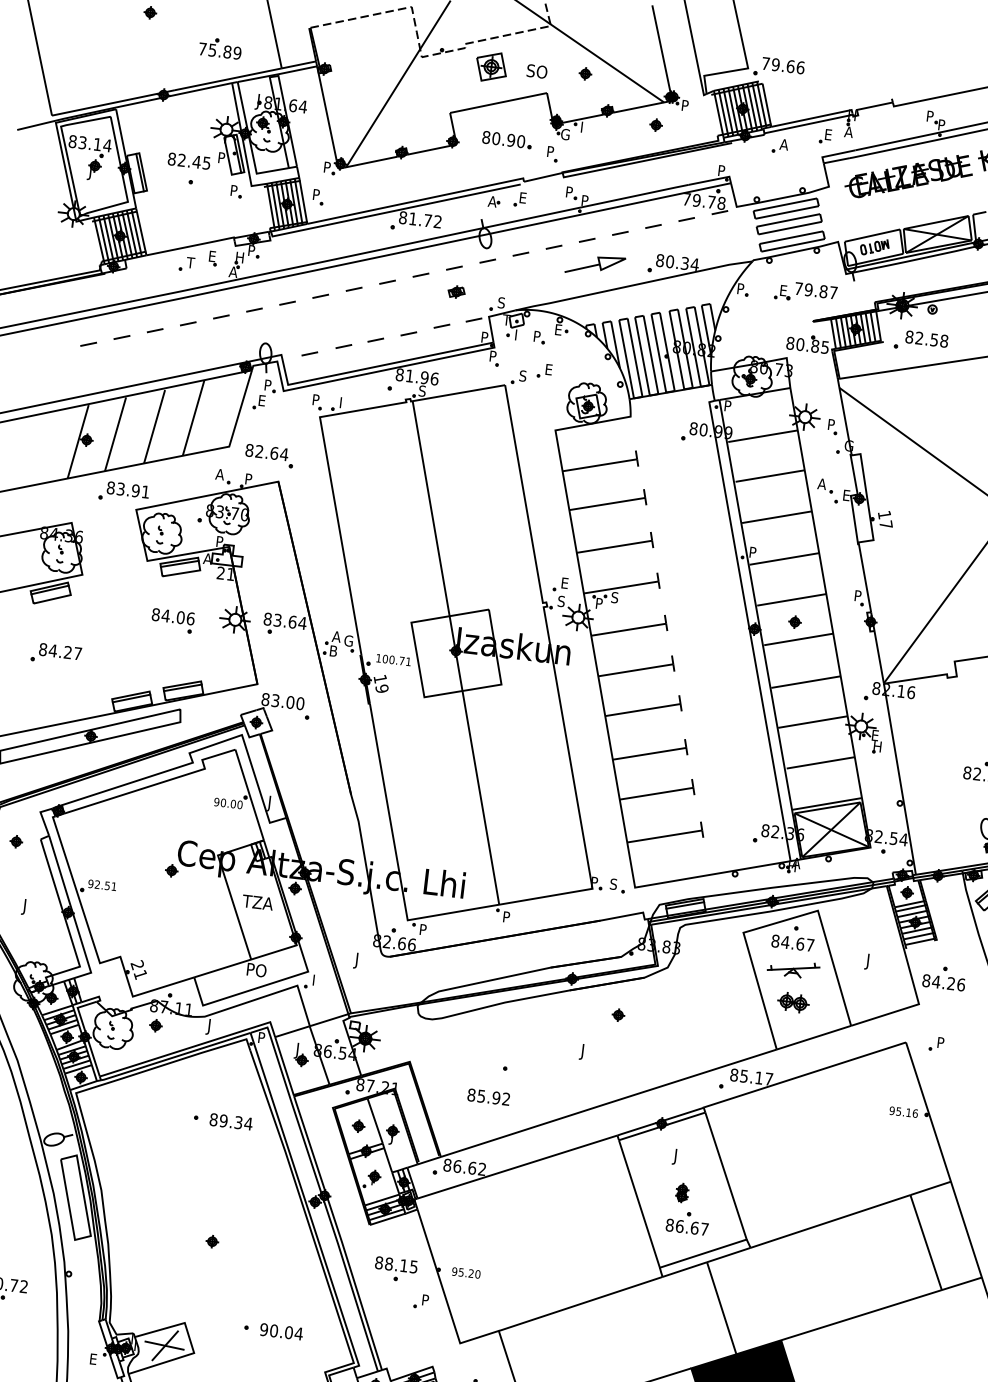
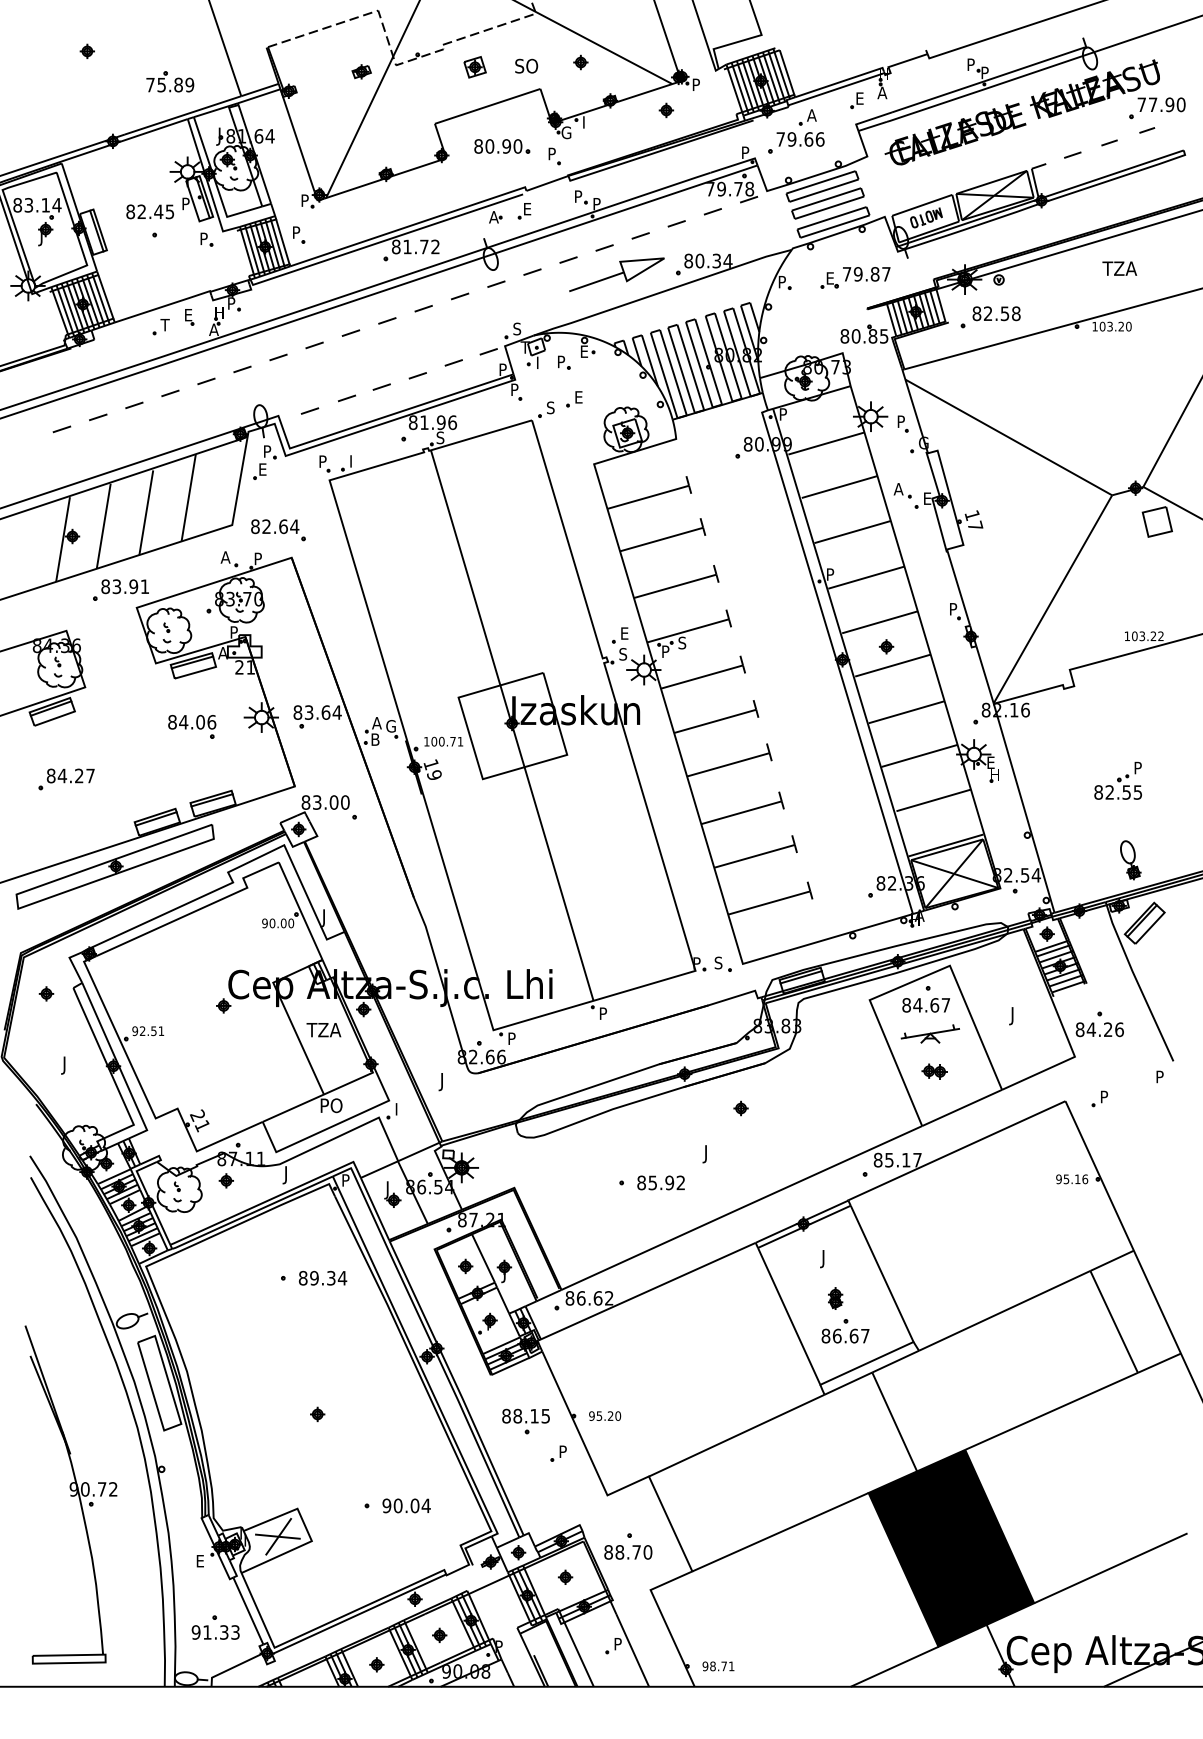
part: (490, 67) -> (474, 67), size x0.62
part: (779, 67) -> (796, 142), moved
part: (594, 265) -> (616, 274), size x1.43
part: (456, 291) -> (361, 71), moved
part: (793, 1002) -> (934, 1071), size x0.71
text: (488, 1096) -> (660, 1182), moved

